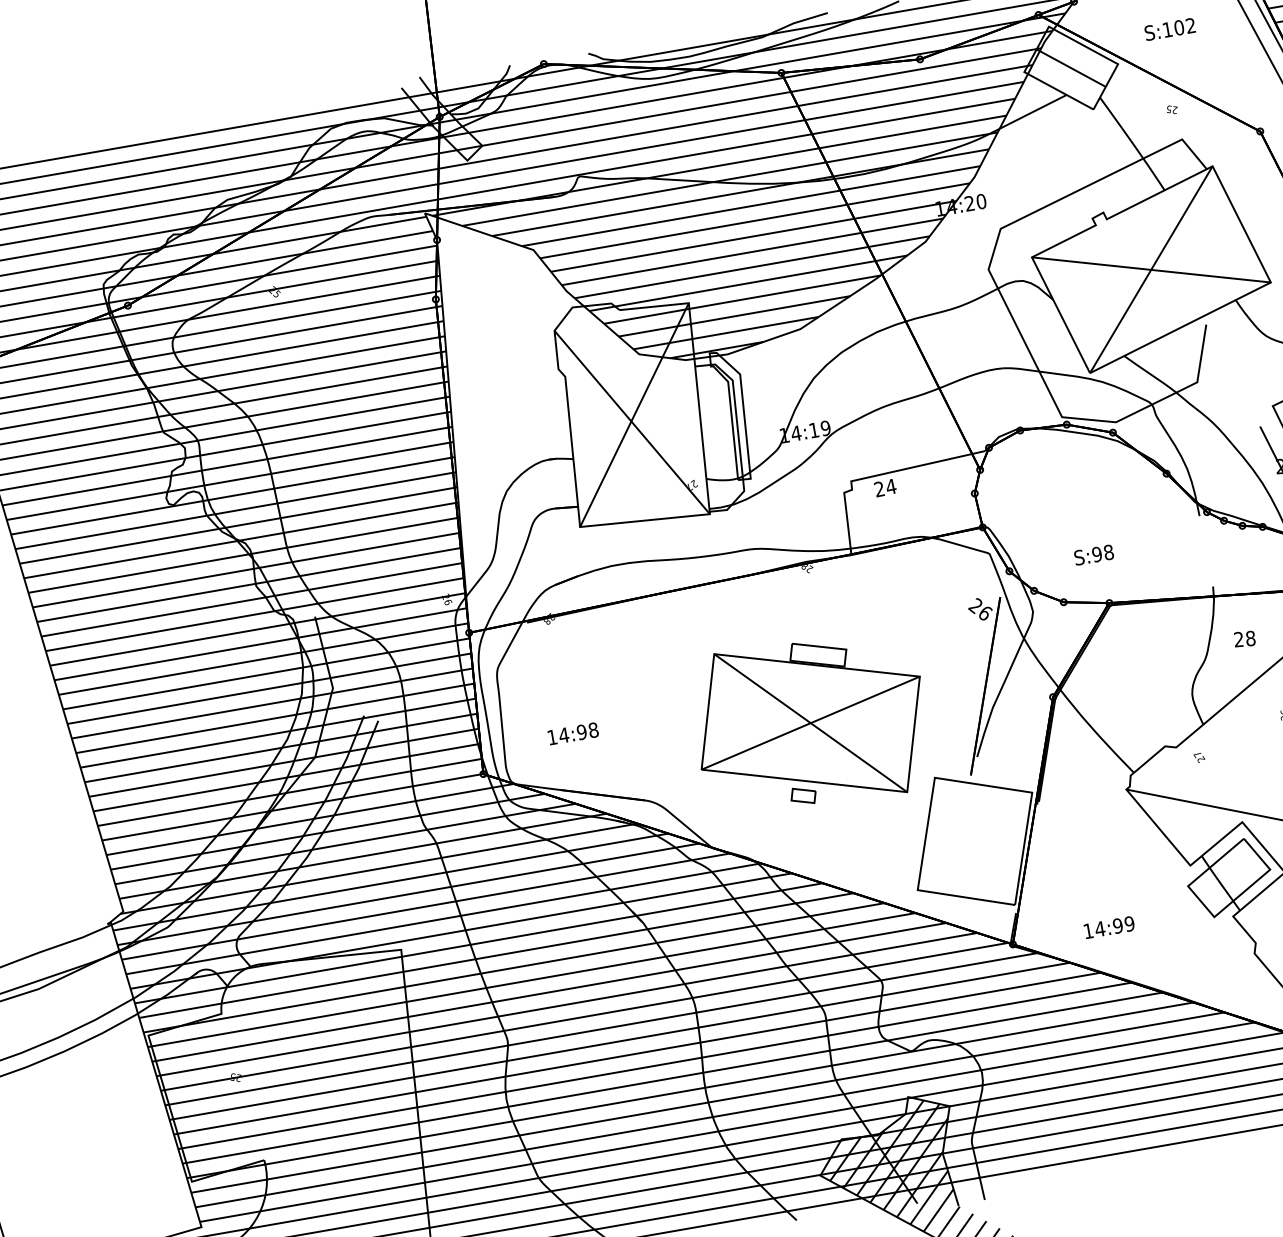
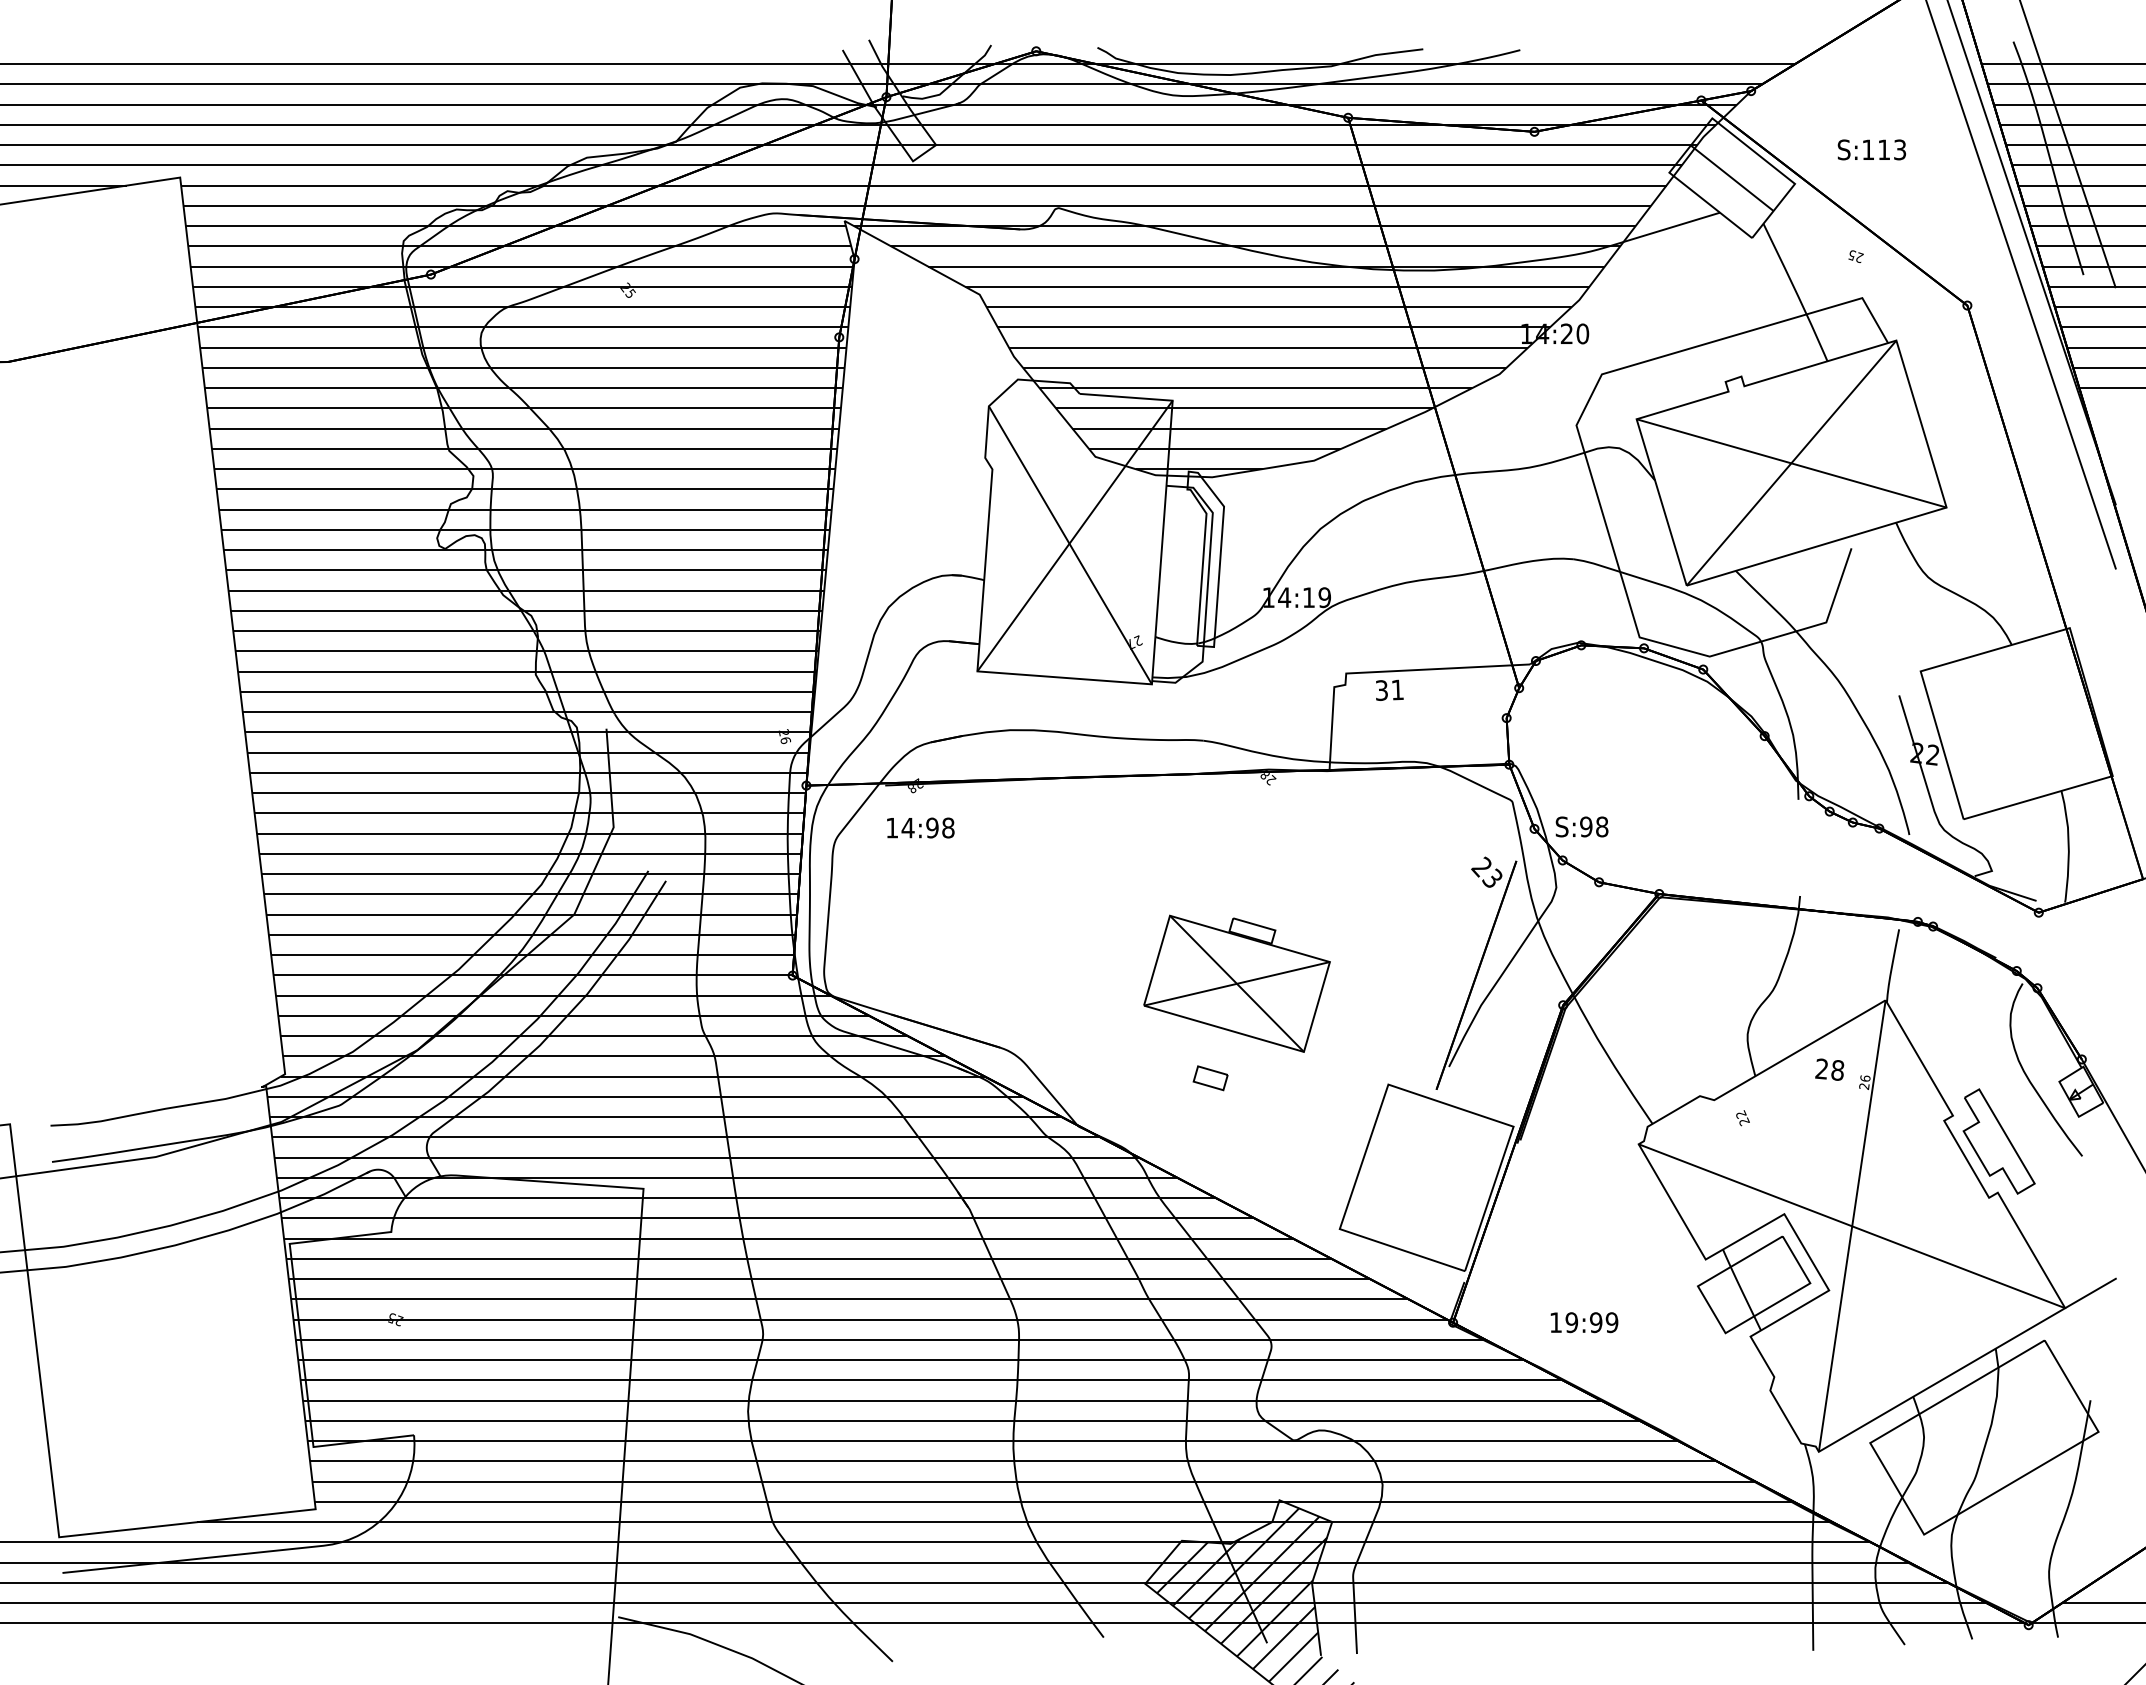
text: (1185, 26) -> (1892, 149), S:102 -> S:113
text: (885, 487) -> (1389, 689), 24 -> 31
text: (1093, 554) -> (1581, 826), moved
text: (984, 613) -> (1492, 878), 26 -> 23
text: (1244, 638) -> (1829, 1069), moved
part: (810, 723) -> (1236, 983), size x0.6
text: (573, 733) -> (920, 827), moved
text: (1197, 754) -> (1740, 1114), 27 -> 22
text: (1099, 929) -> (1571, 1322), 14:99 -> 19:99

